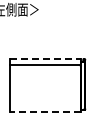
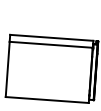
line: (45, 59) -> (51, 38), dashed -> solid
line: (44, 112) -> (46, 100), dashed -> solid

